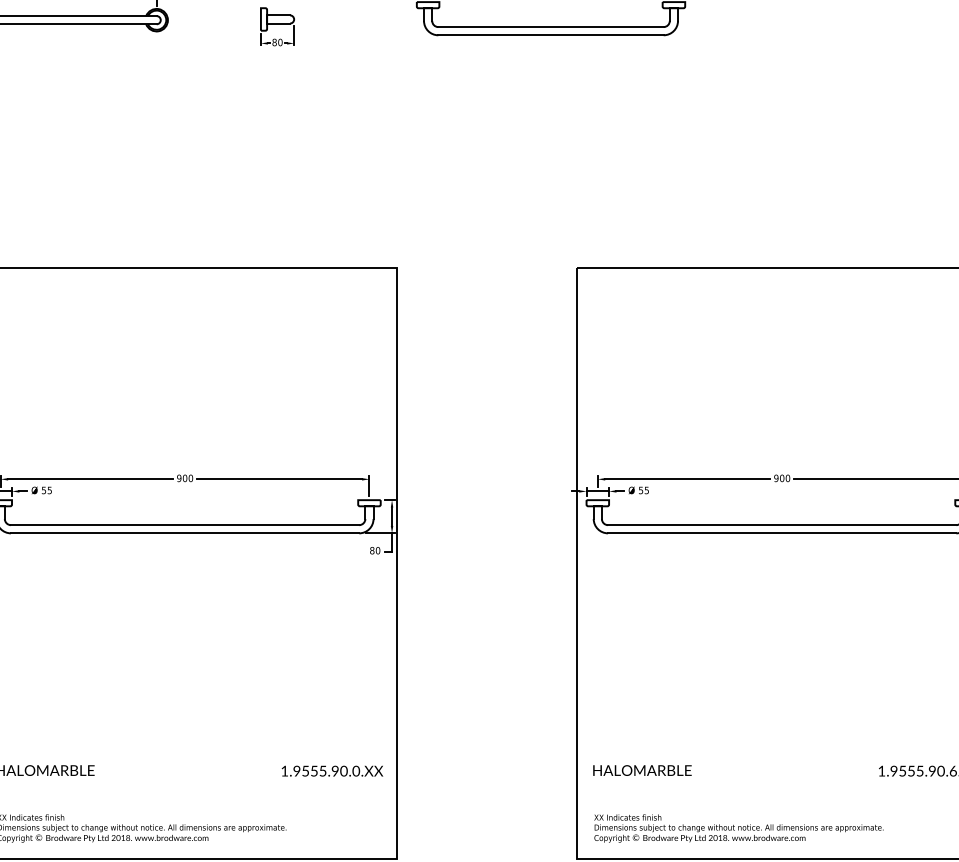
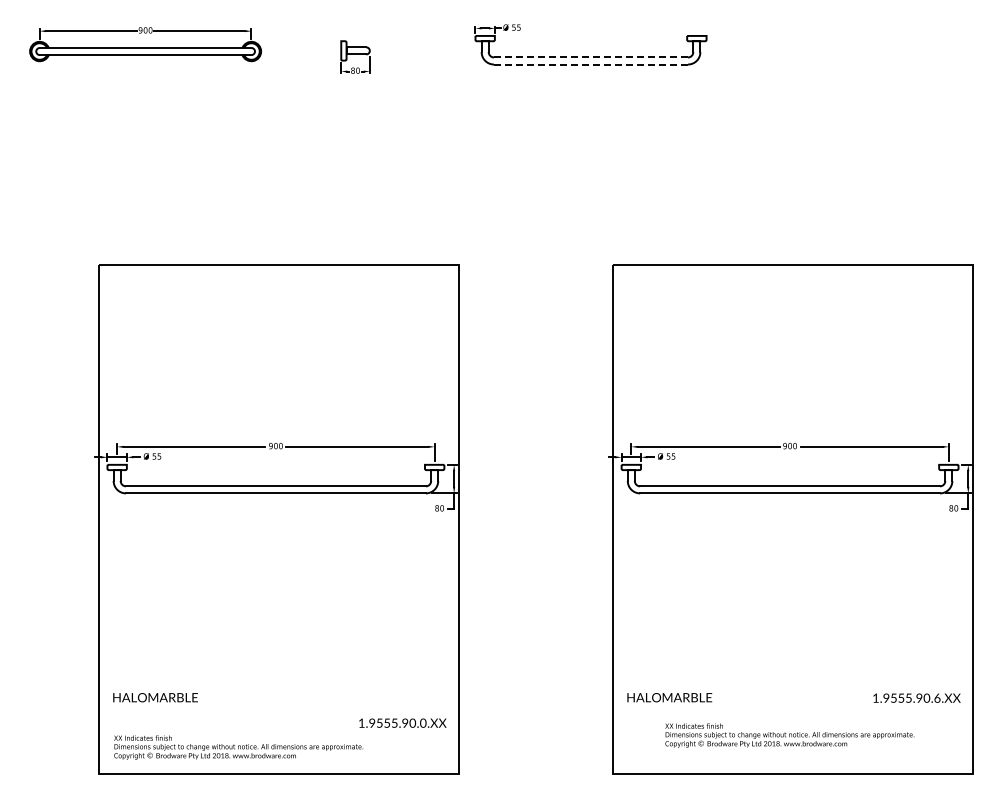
line: (551, 27) -> (591, 57), solid -> dashed
line: (551, 35) -> (591, 64), solid -> dashed
text: (332, 770) -> (402, 722), moved
text: (738, 828) -> (789, 735), moved

